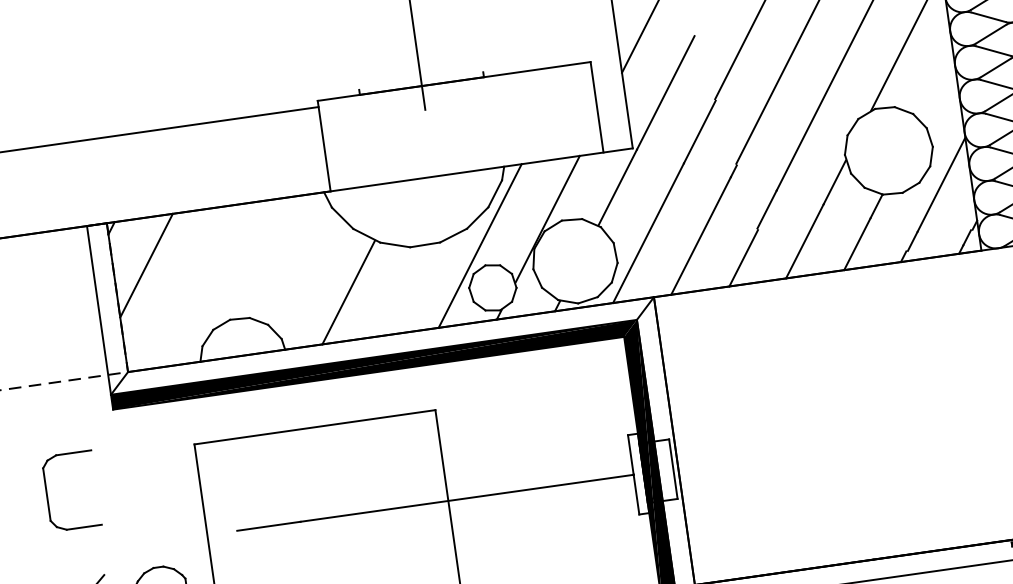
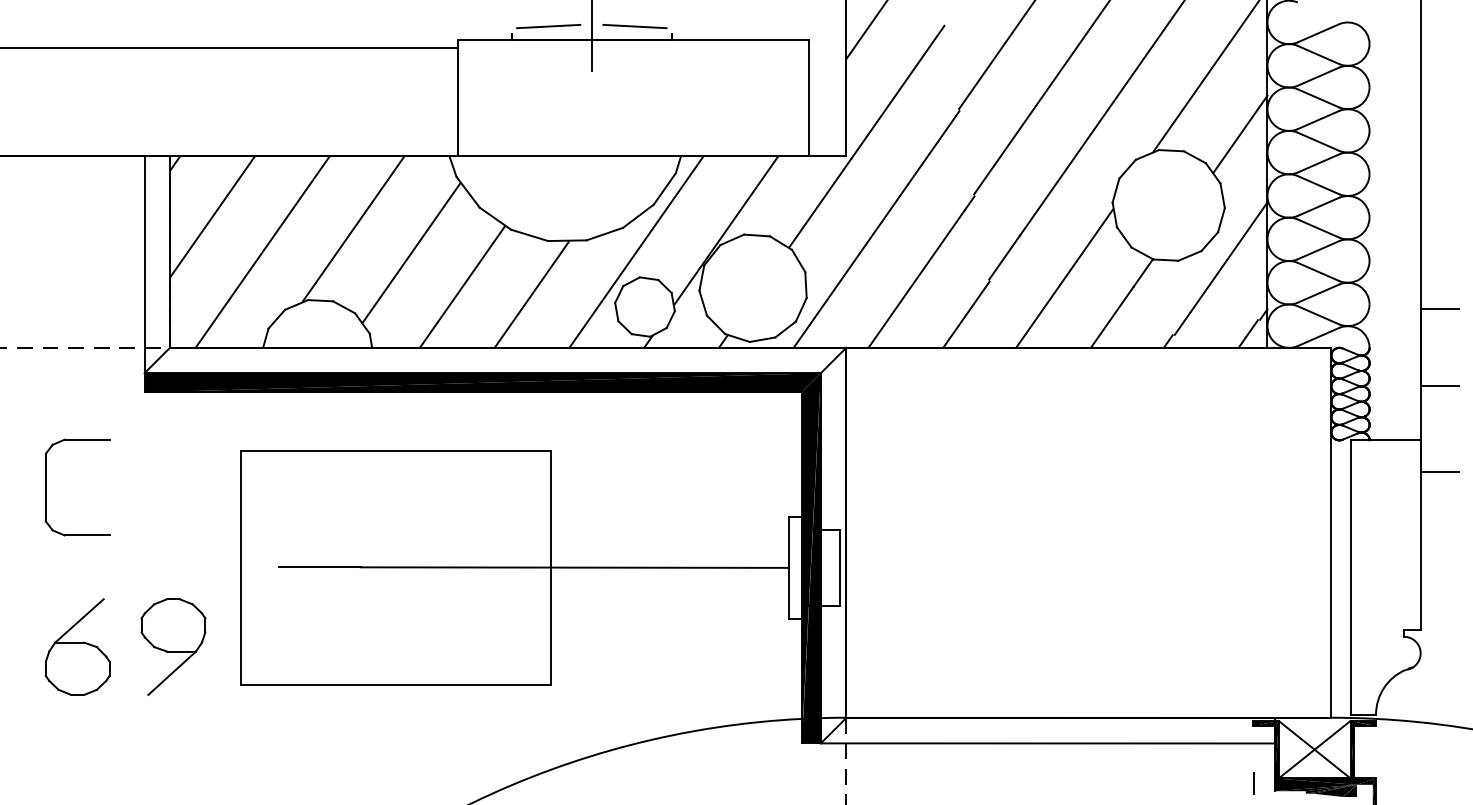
line: (453, 70) -> (634, 26), added
line: (386, 80) -> (548, 26), added
line: (936, 87) -> (1240, 133), added
line: (257, 259) -> (353, 228), added
line: (305, 271) -> (411, 252), added
line: (189, 287) -> (262, 251), added
line: (403, 290) -> (531, 294), added

